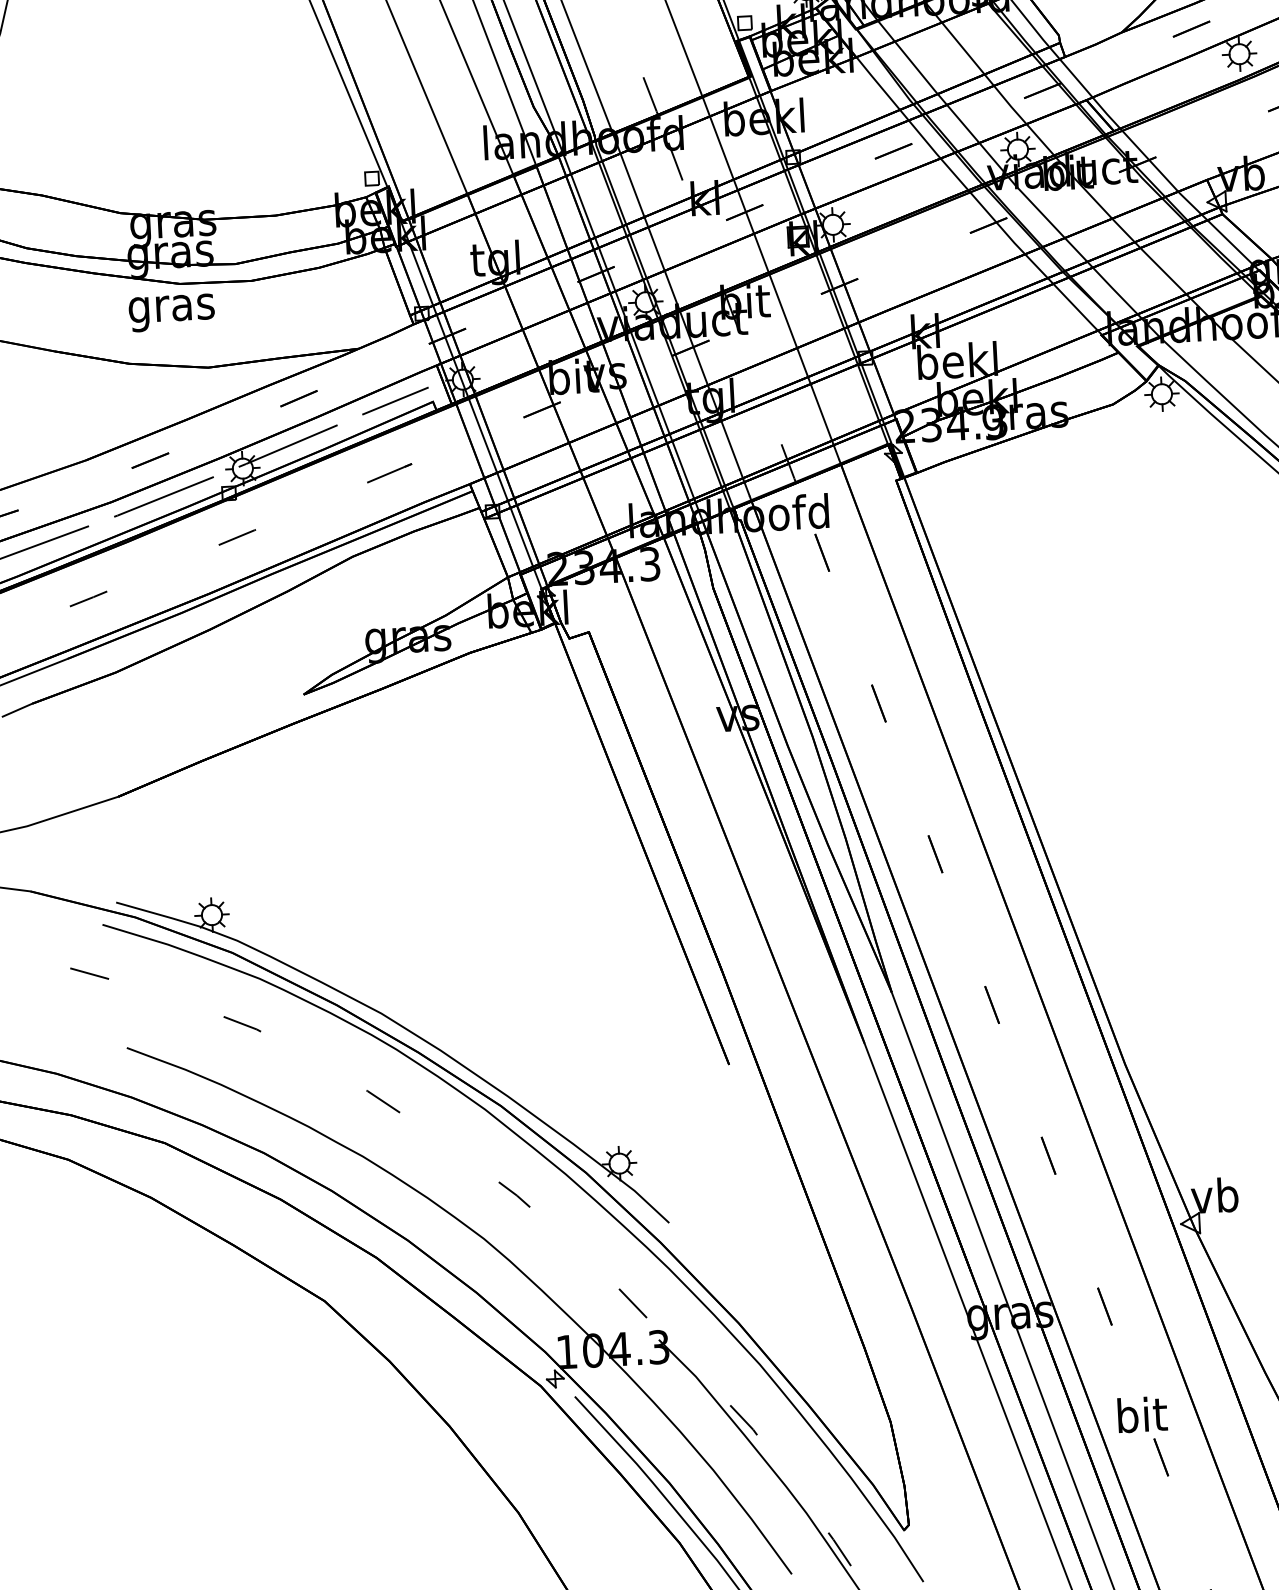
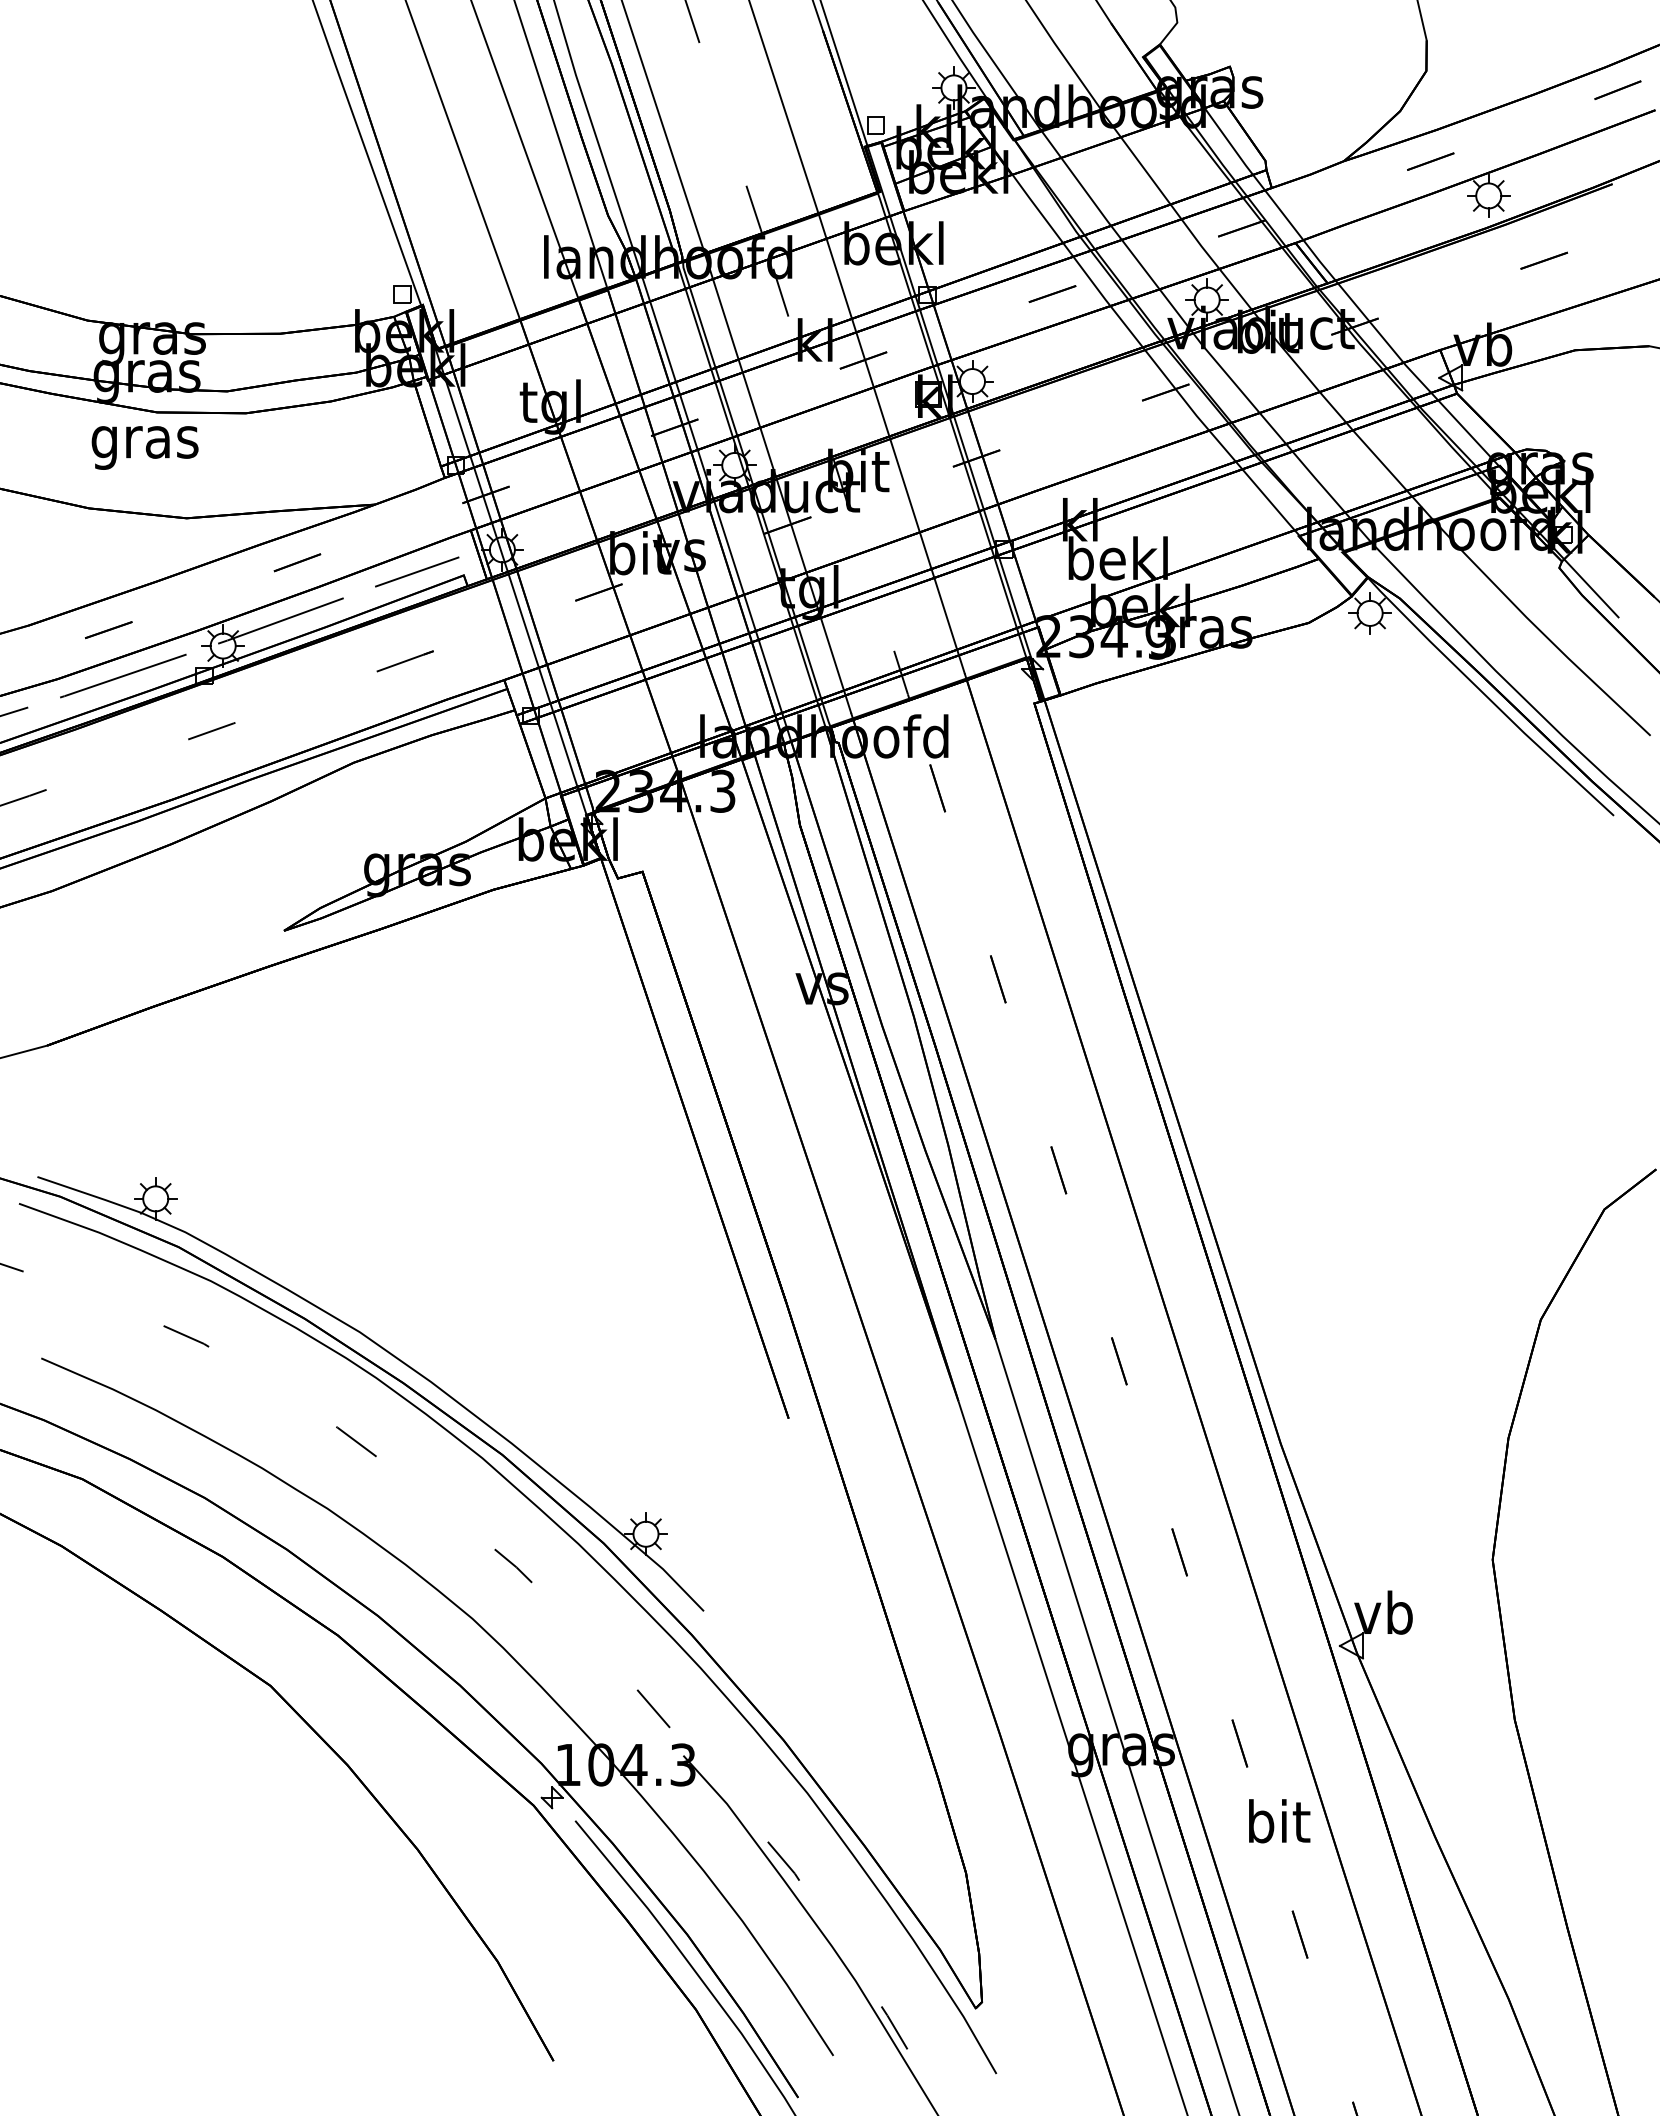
text: (1142, 1414) -> (1279, 1821), moved

